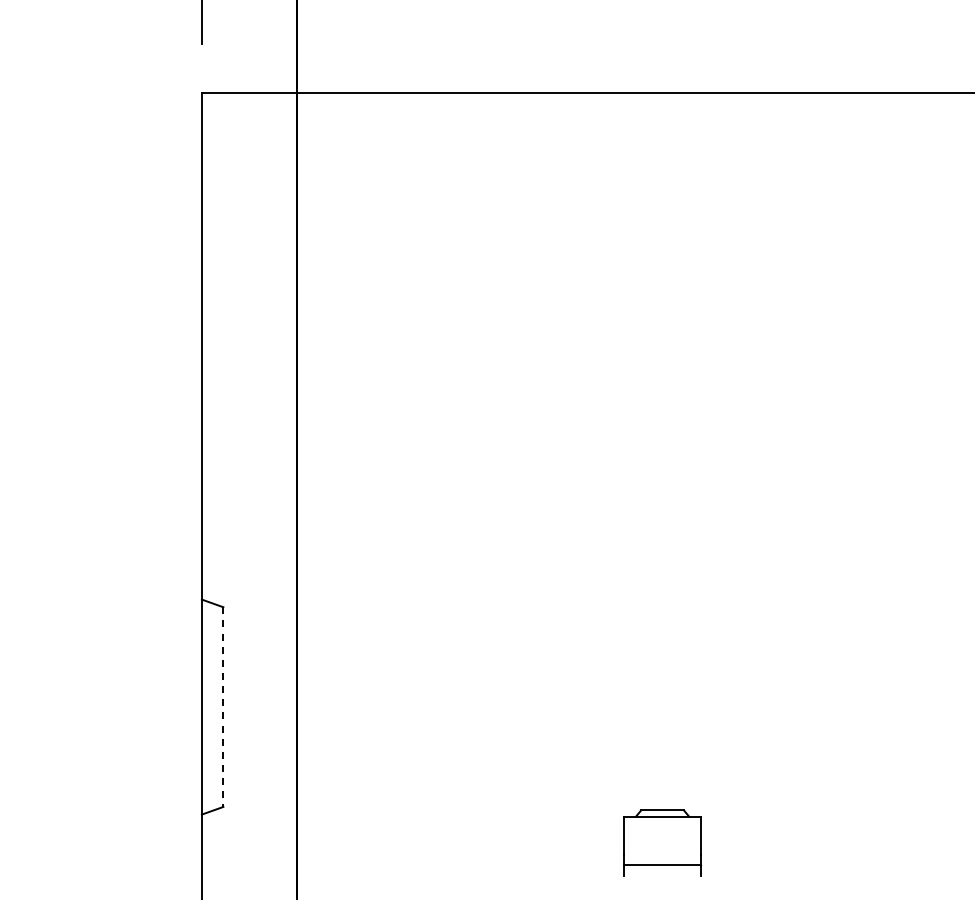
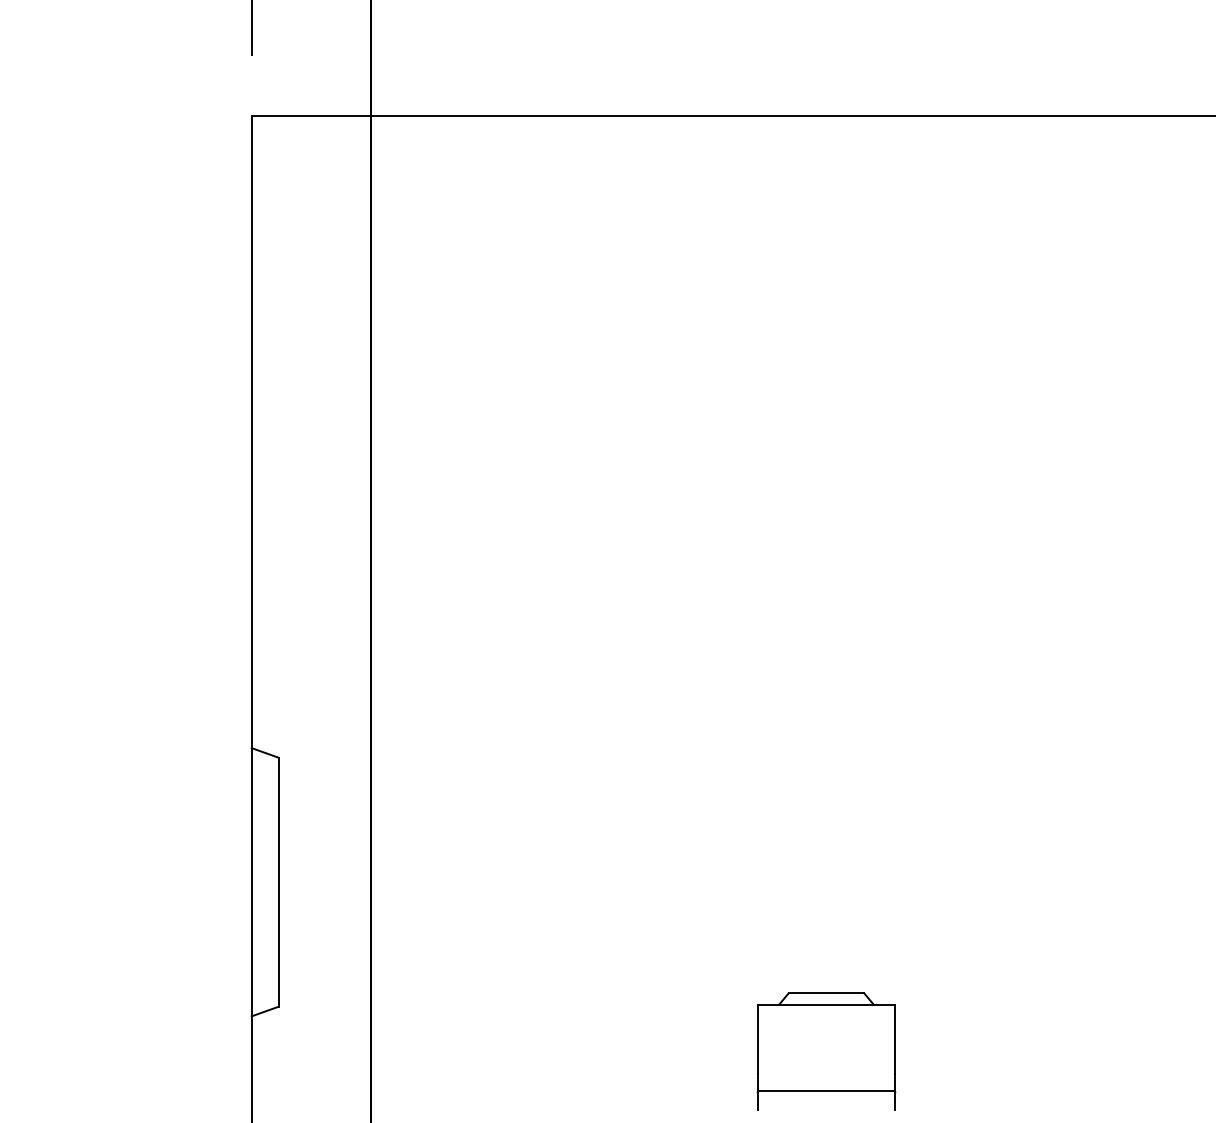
line: (223, 707) -> (278, 882), dashed -> solid
part: (662, 842) -> (826, 1051), size x1.43

